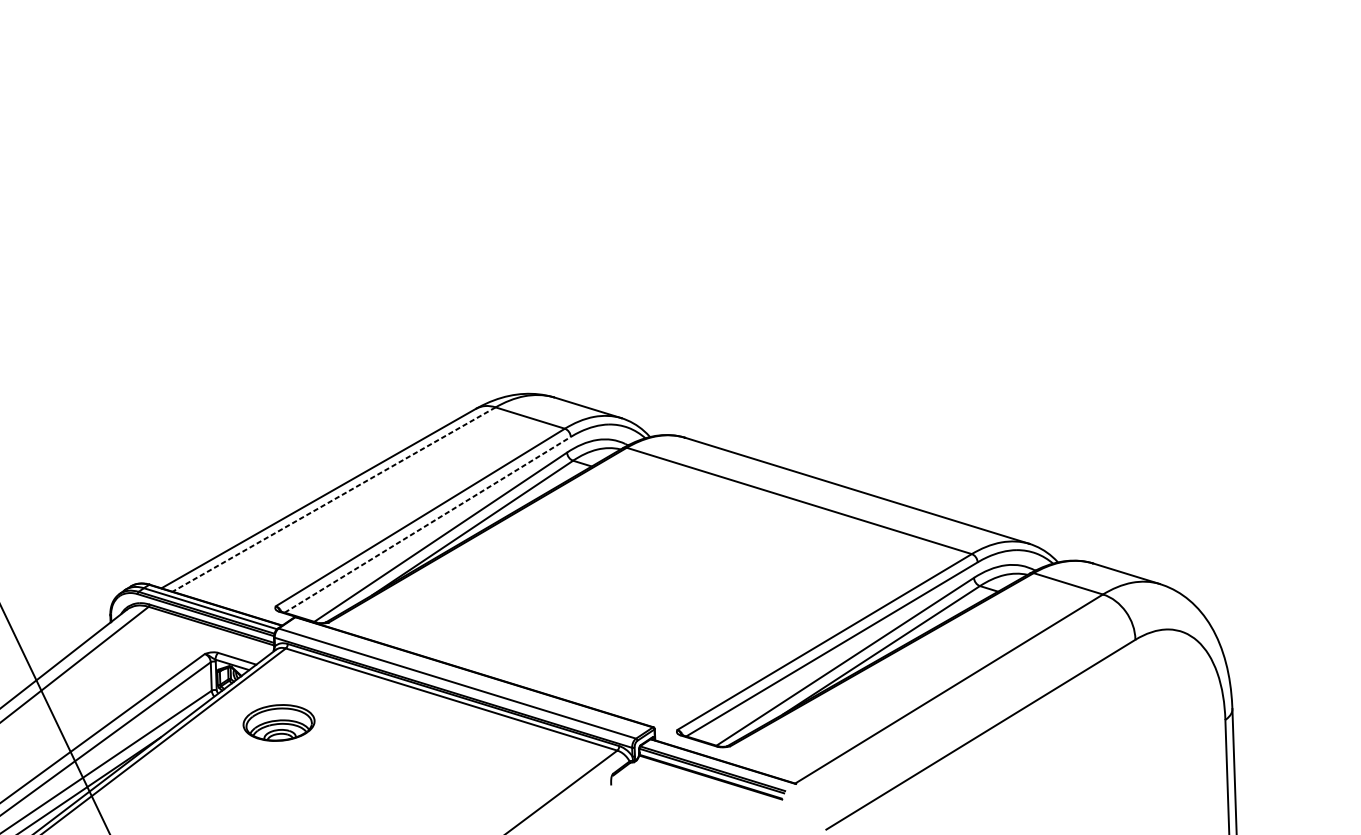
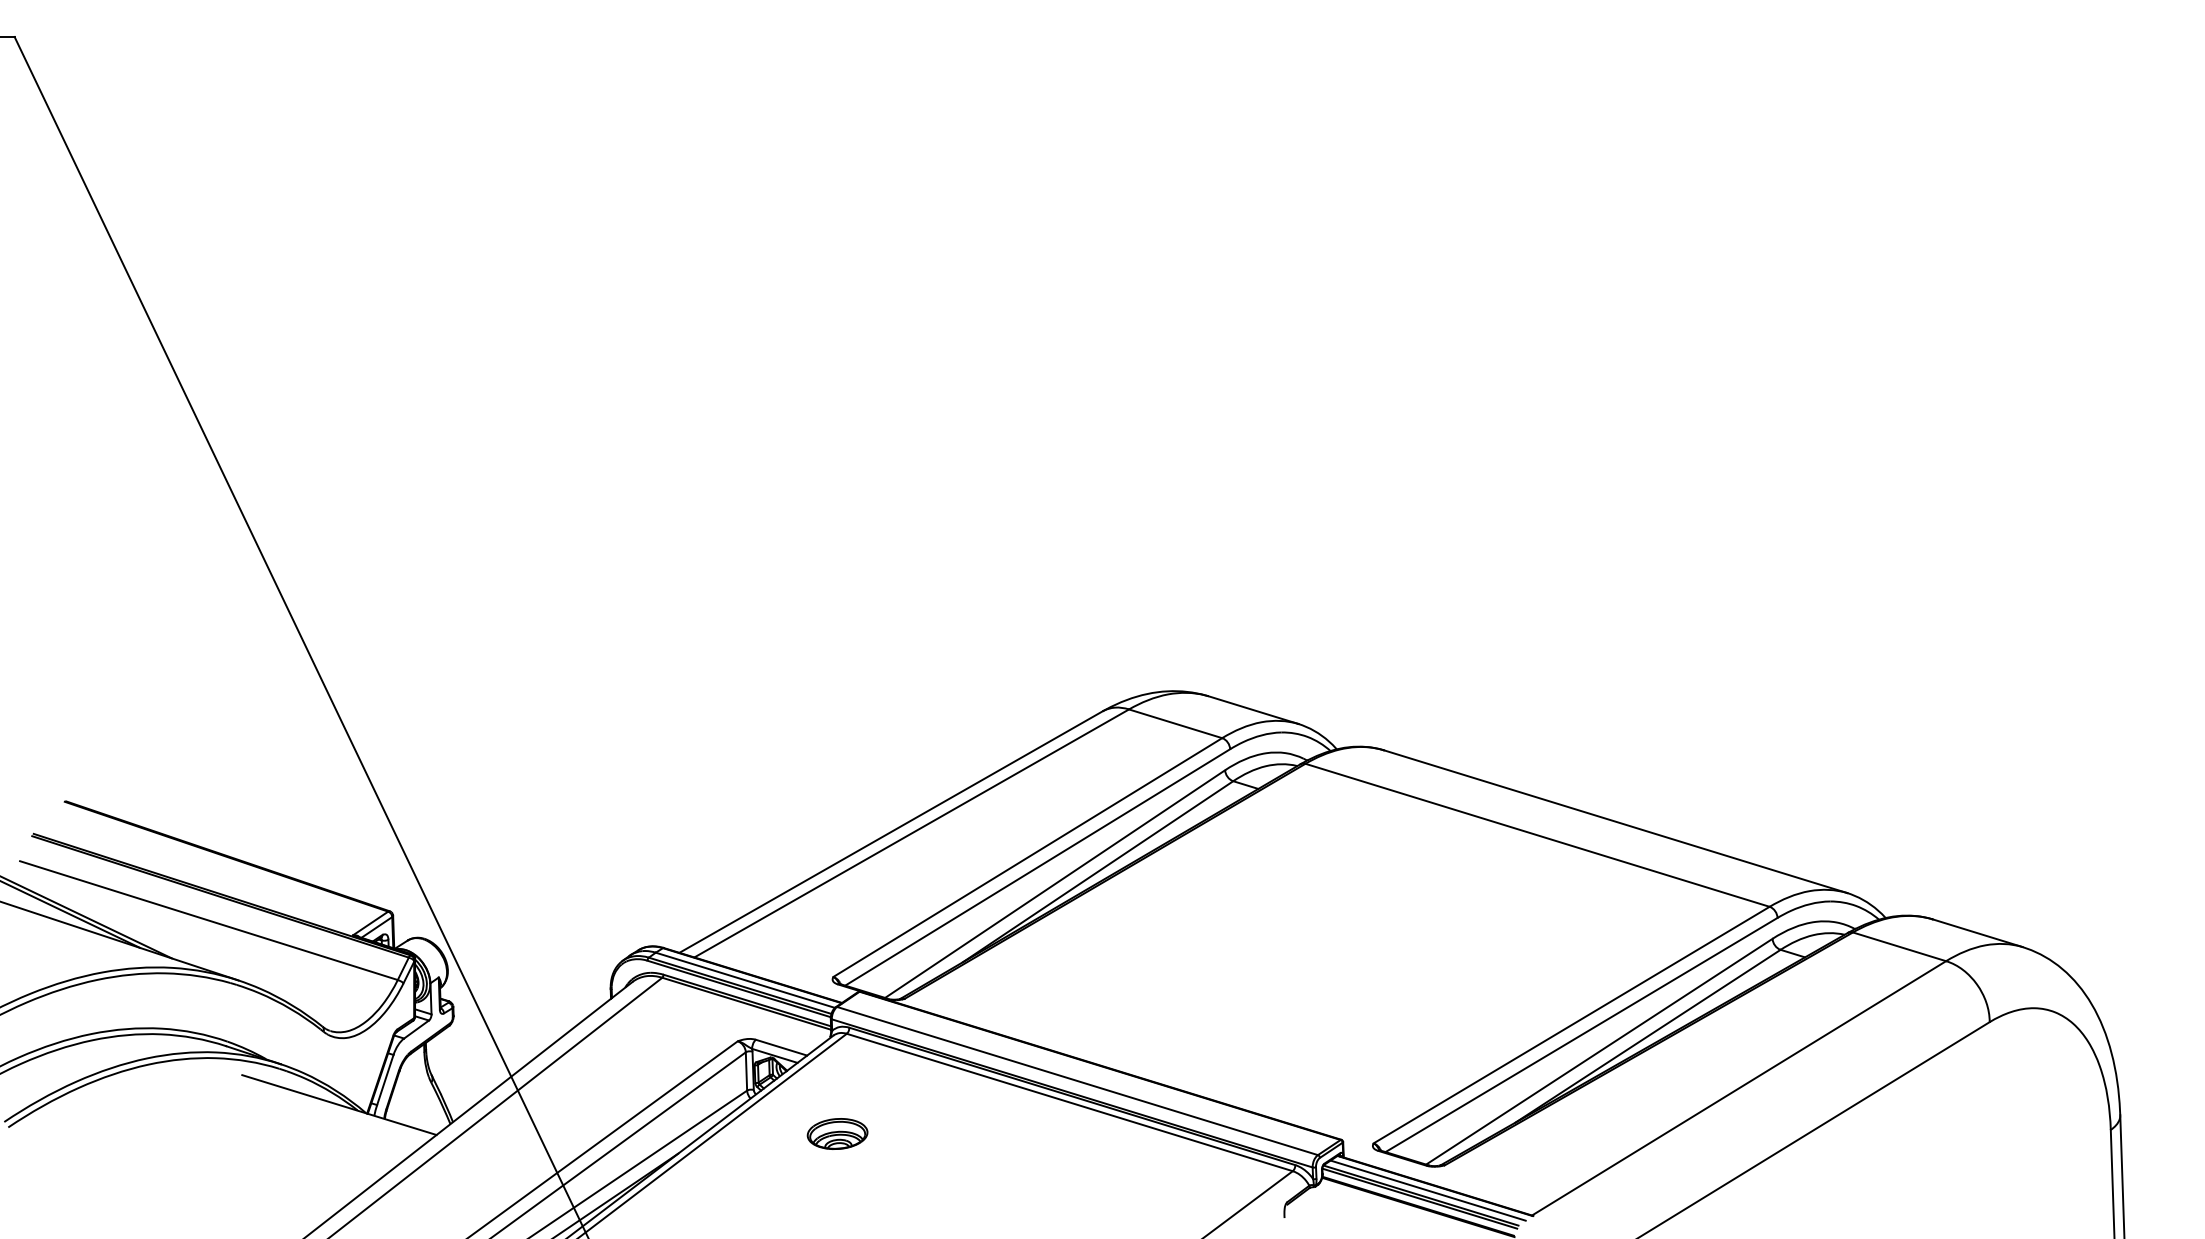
line: (333, 499) -> (911, 833), dashed -> solid
line: (427, 524) -> (1037, 867), dashed -> solid
part: (278, 722) -> (837, 1133), size x0.62
line: (717, 764) -> (1427, 1190), added

